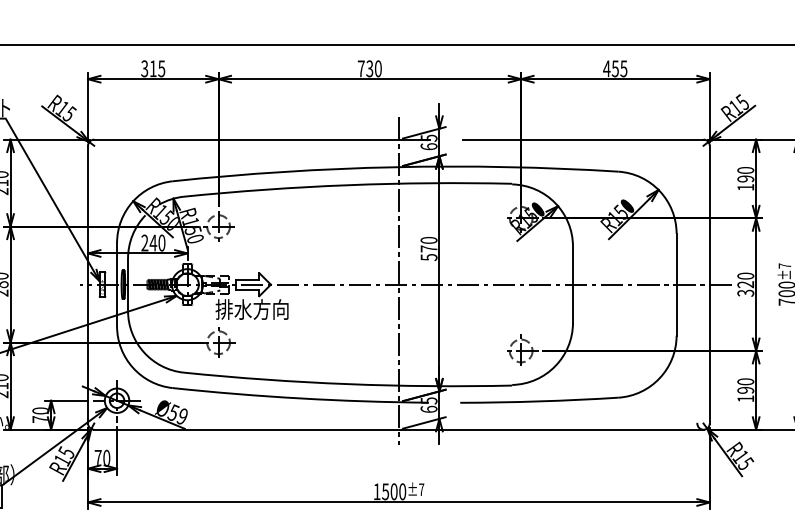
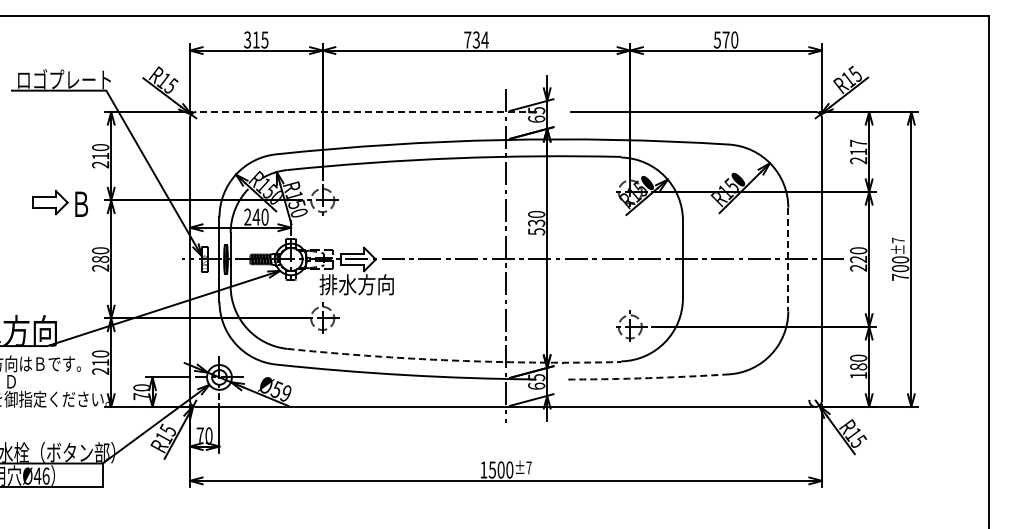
text: (377, 68) -> (484, 39), 730 -> 734
text: (614, 68) -> (725, 39), 455 -> 570
line: (261, 140) -> (366, 112), solid -> dashed
text: (745, 178) -> (858, 151), 190 -> 217
text: (428, 248) -> (536, 222), 570 -> 530
line: (676, 284) -> (788, 259), solid -> dashed
text: (745, 292) -> (858, 267), 320 -> 220
arc: (348, 384) -> (454, 360), solid -> dashed
text: (745, 389) -> (858, 366), 190 -> 180
arc: (539, 401) -> (648, 378), solid -> dashed

